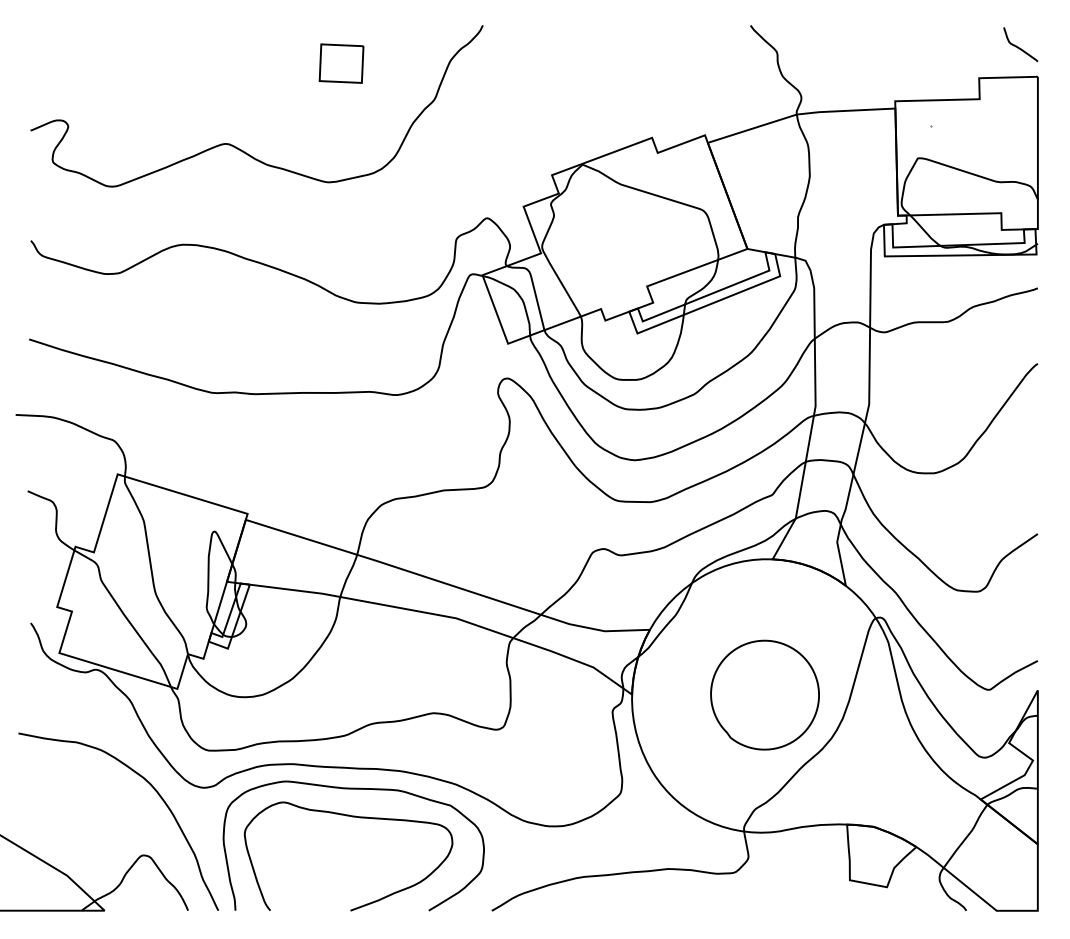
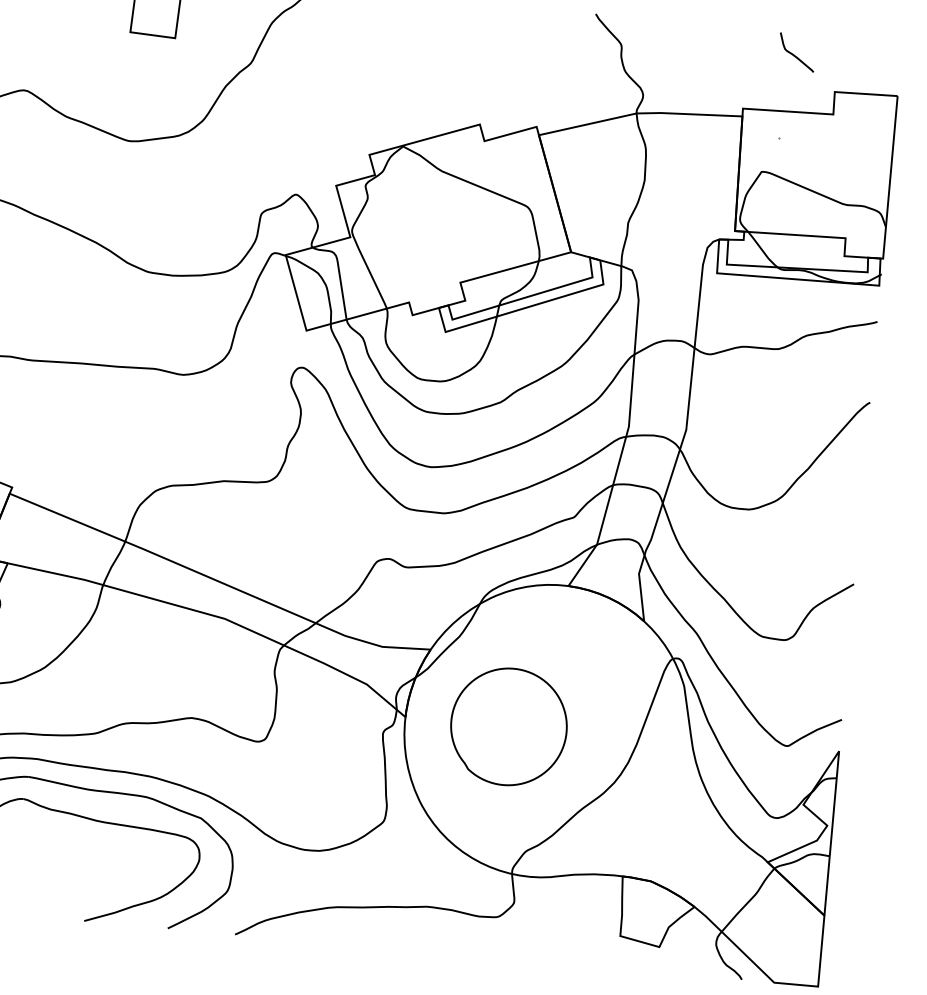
curve: (1018, 46) -> (794, 54), moved
part: (764, 694) -> (508, 726), moved

